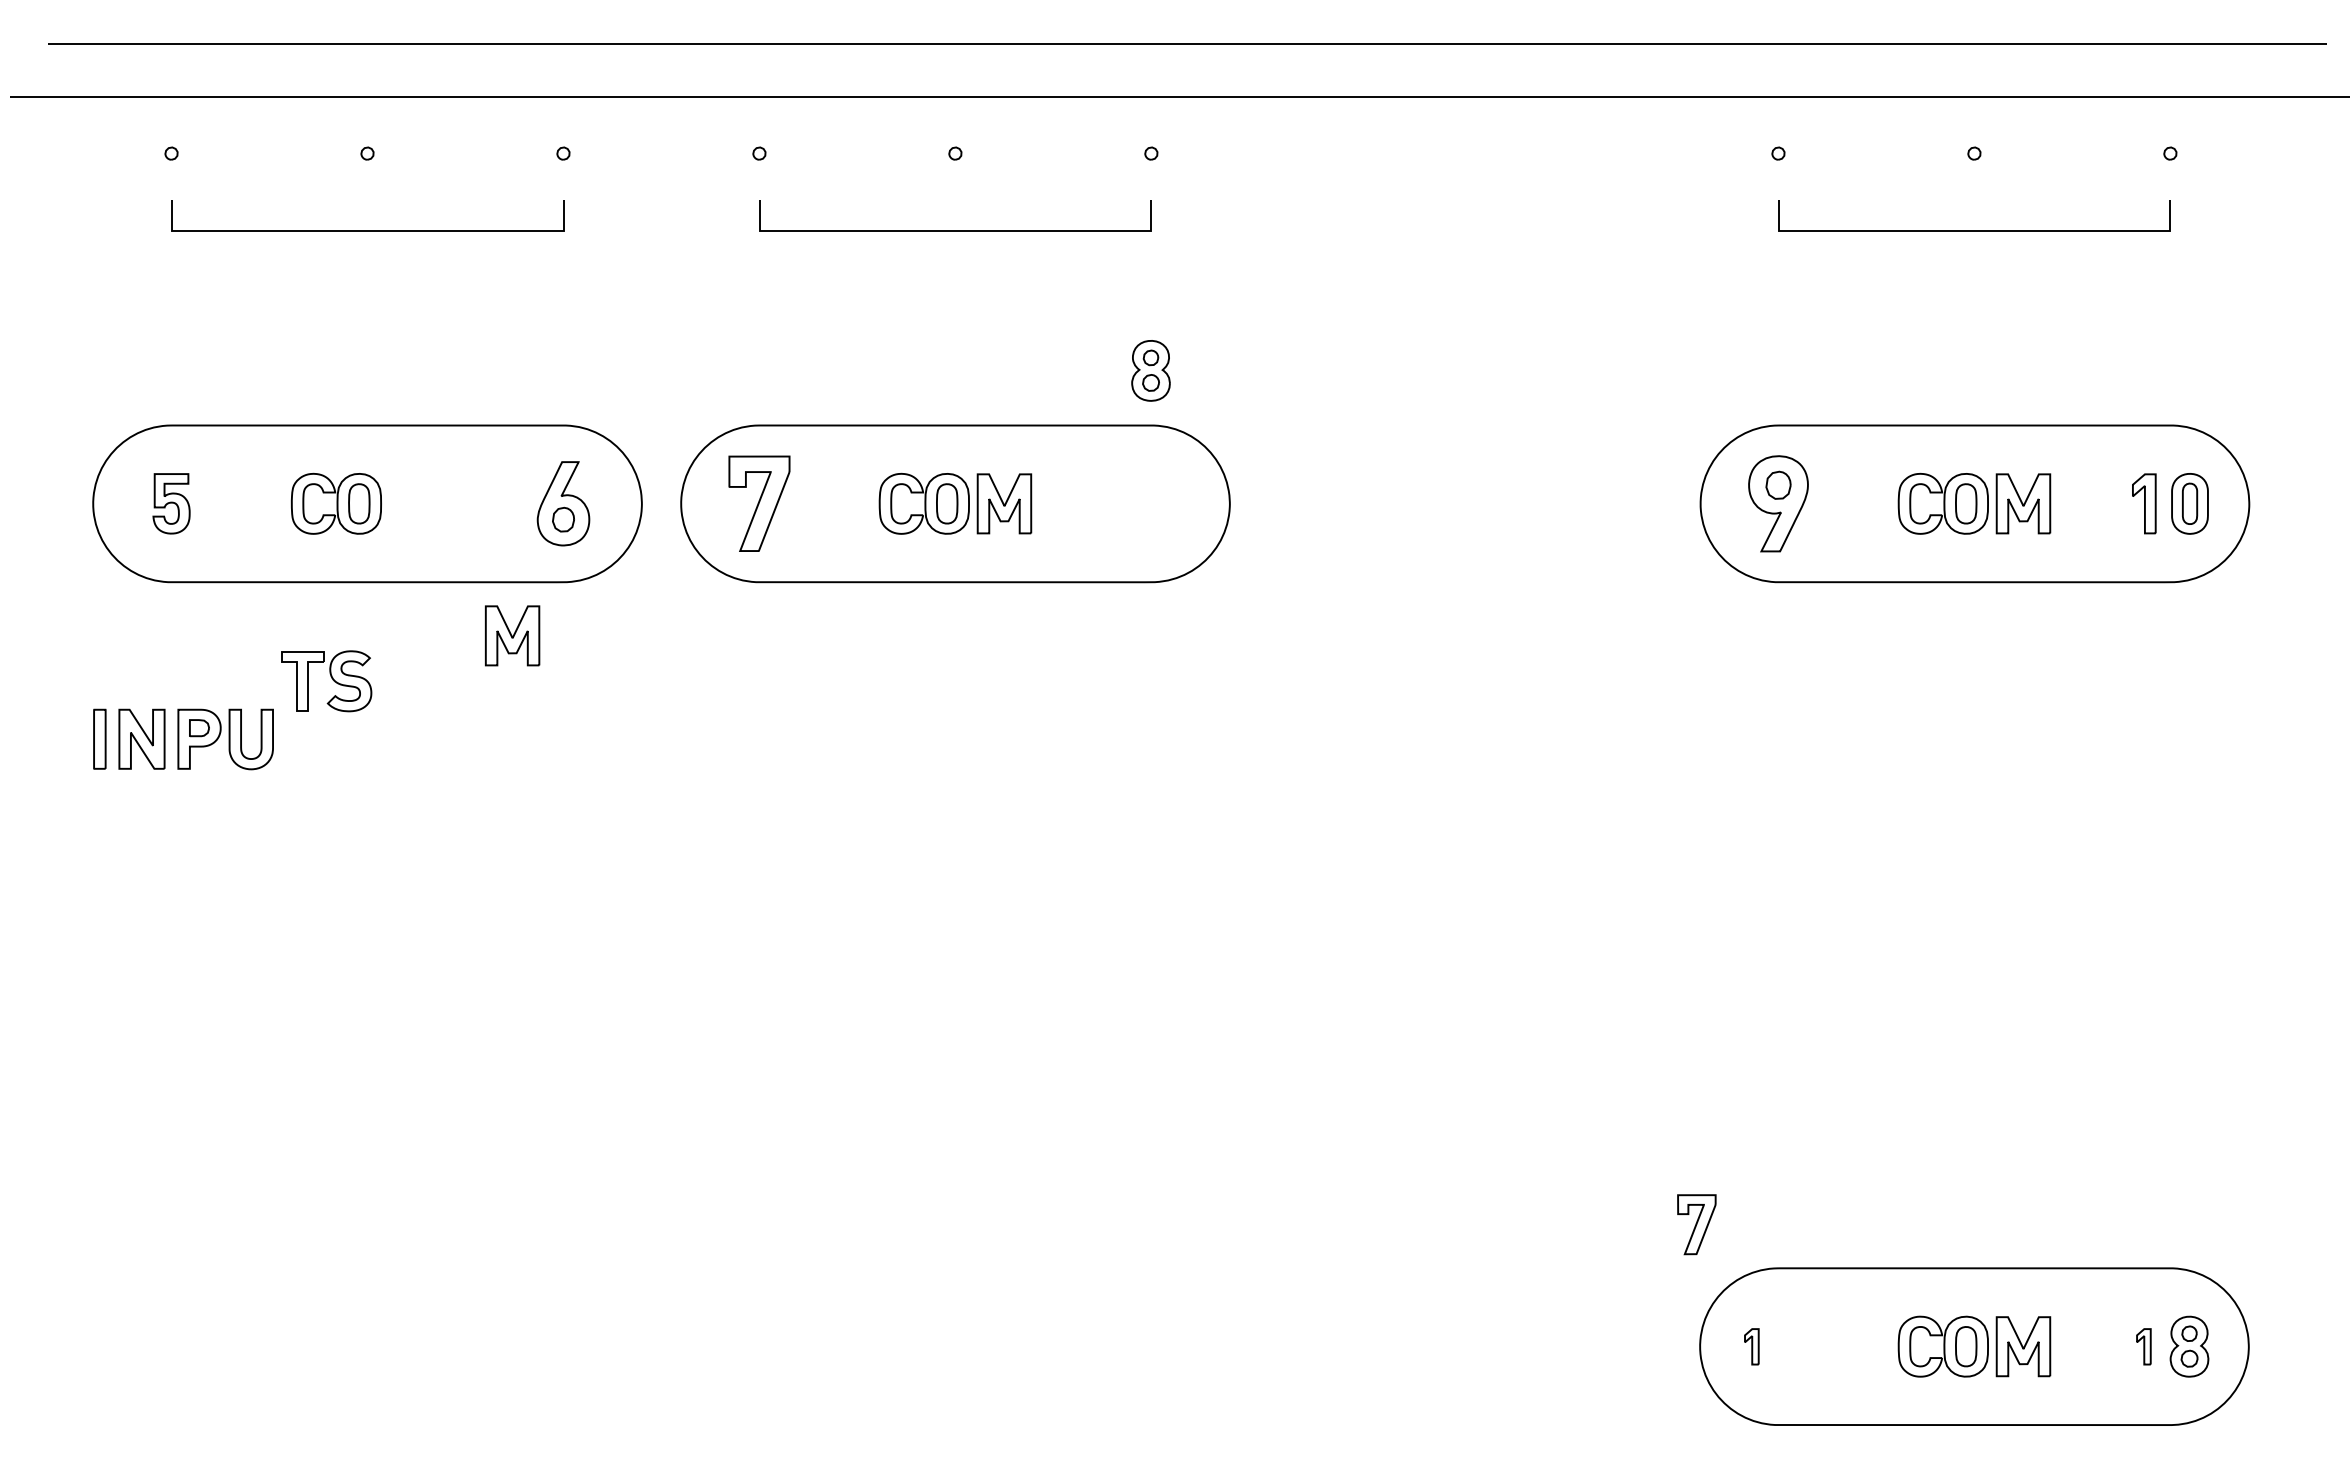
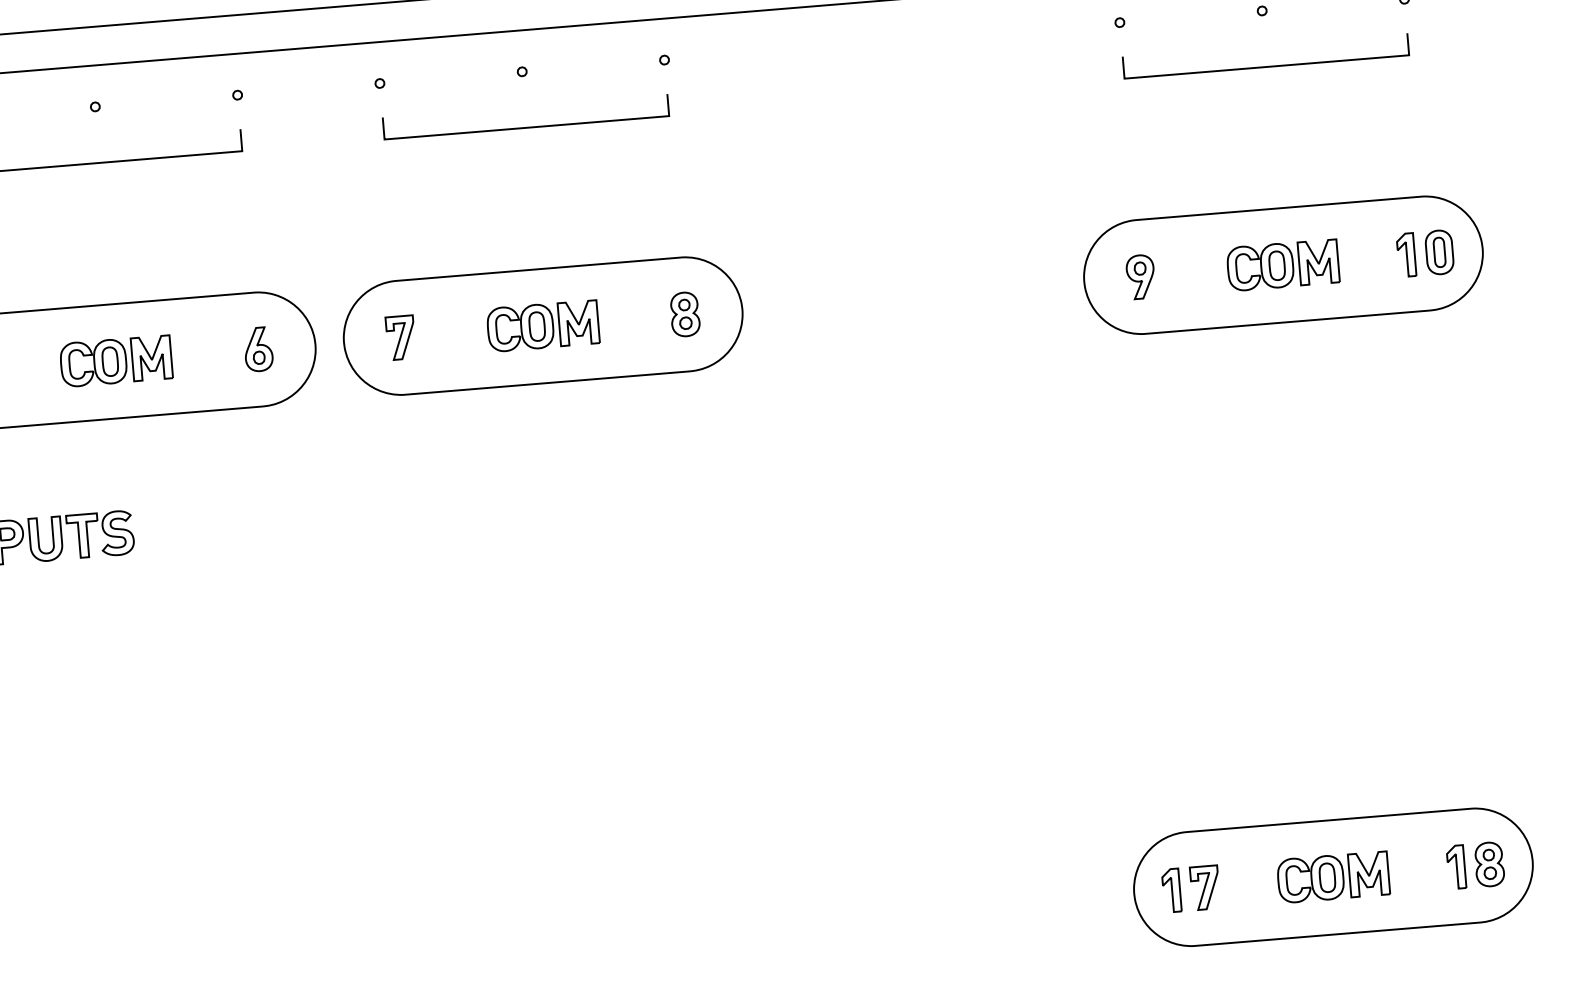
part: (1150, 370) -> (684, 314), moved
part: (563, 503) -> (258, 349), size x0.71
part: (759, 503) -> (400, 337), size x0.62
part: (1778, 503) -> (1140, 276), size x0.62
part: (512, 635) -> (151, 358), moved
part: (326, 681) -> (100, 534), moved
part: (1696, 1224) -> (1204, 887), moved
part: (1751, 1346) -> (1171, 890), size x1.67
part: (2143, 1346) -> (1456, 867), size x1.67

